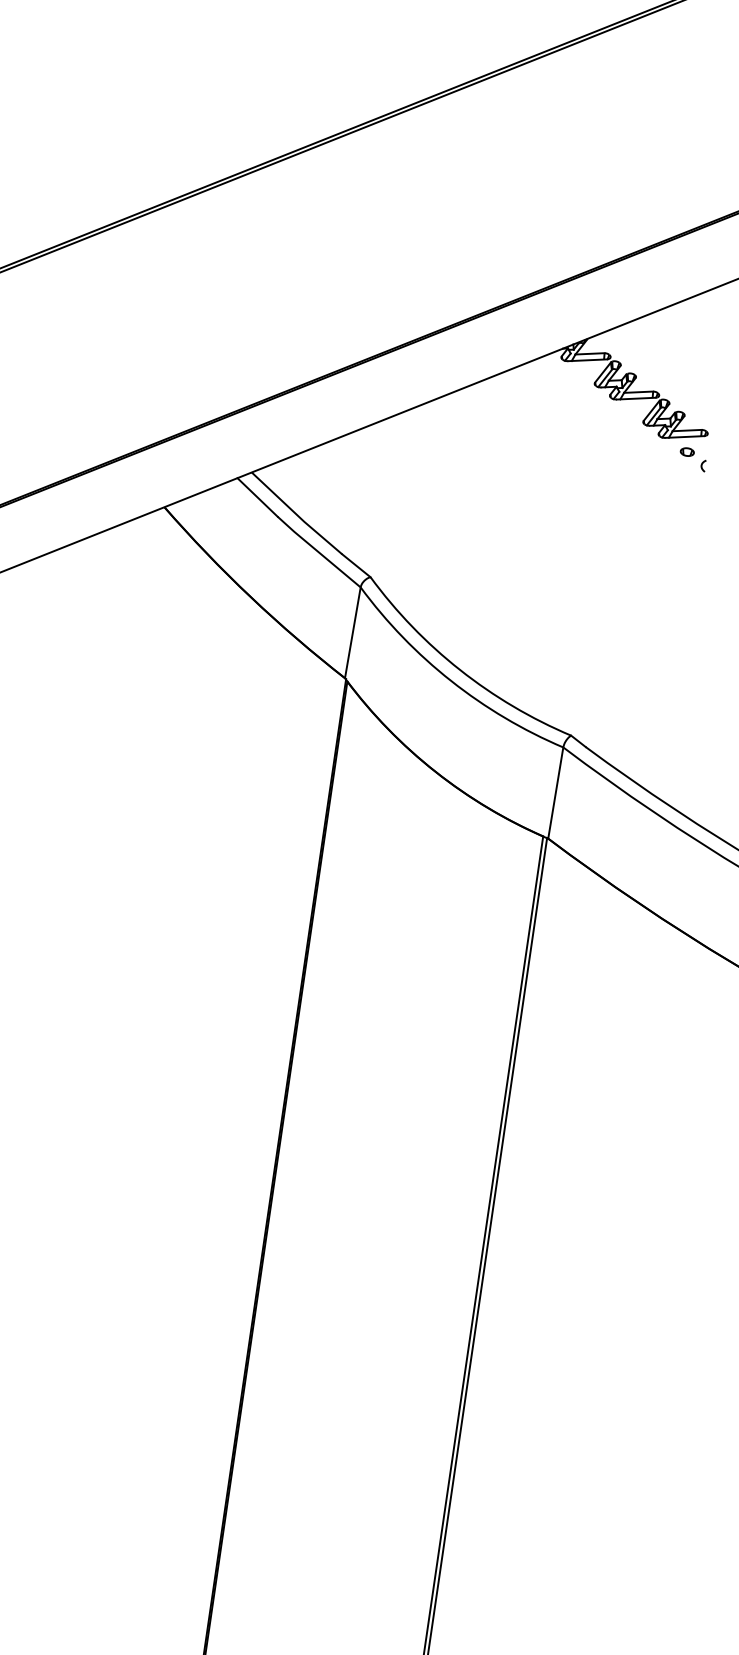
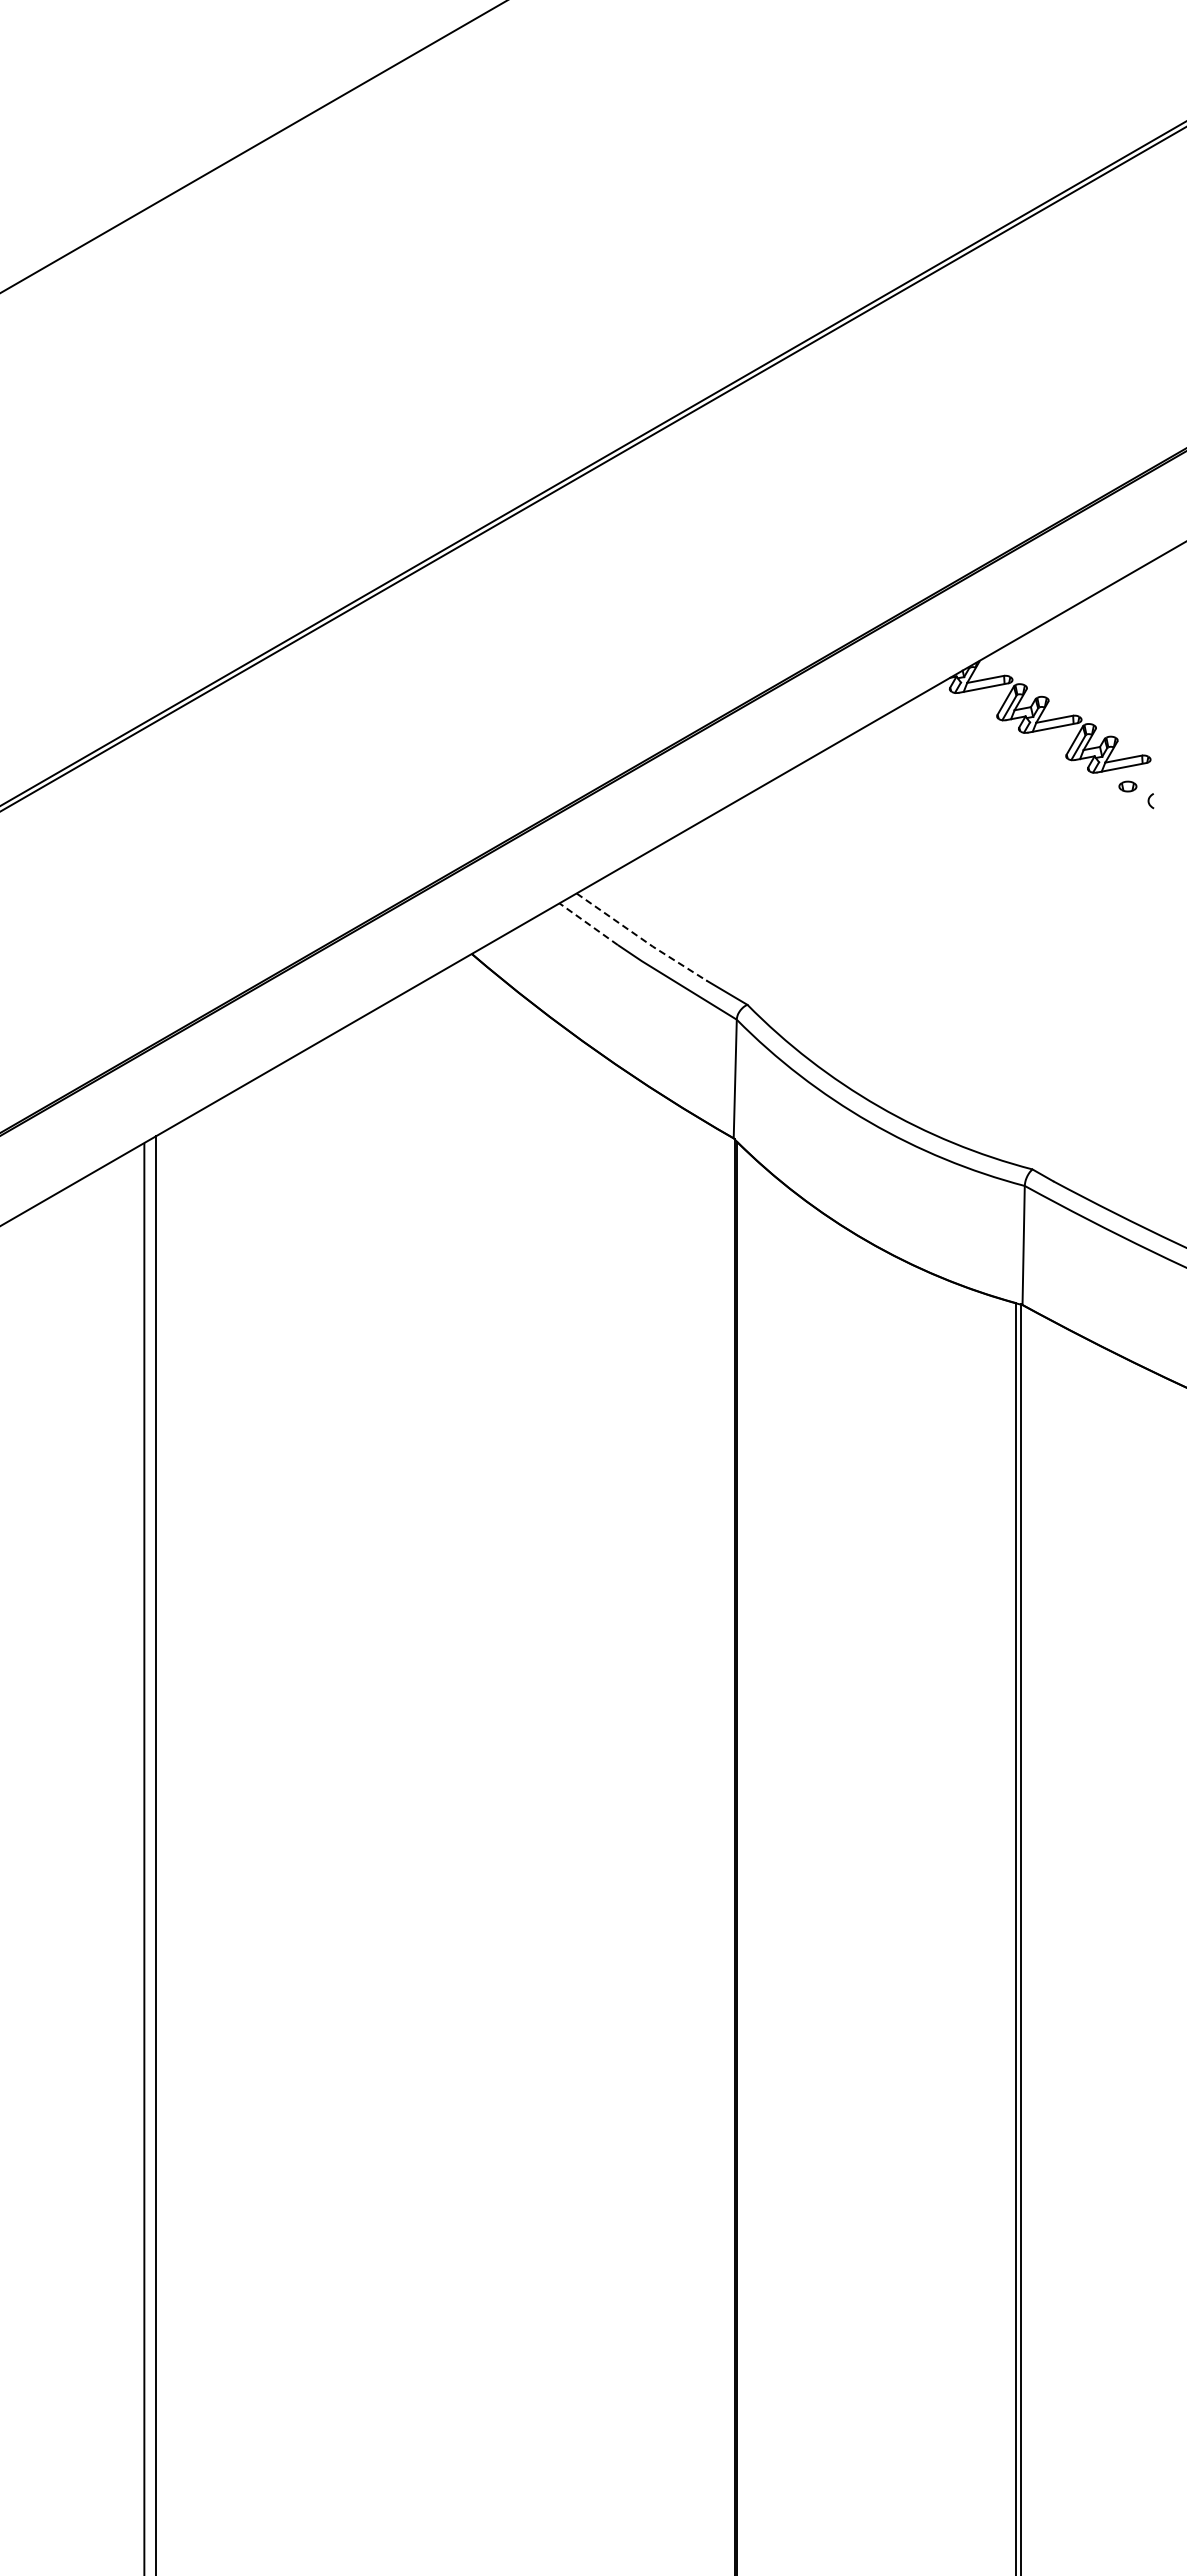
line: (257, 497) -> (588, 924), solid -> dashed
line: (297, 515) -> (642, 939), solid -> dashed

